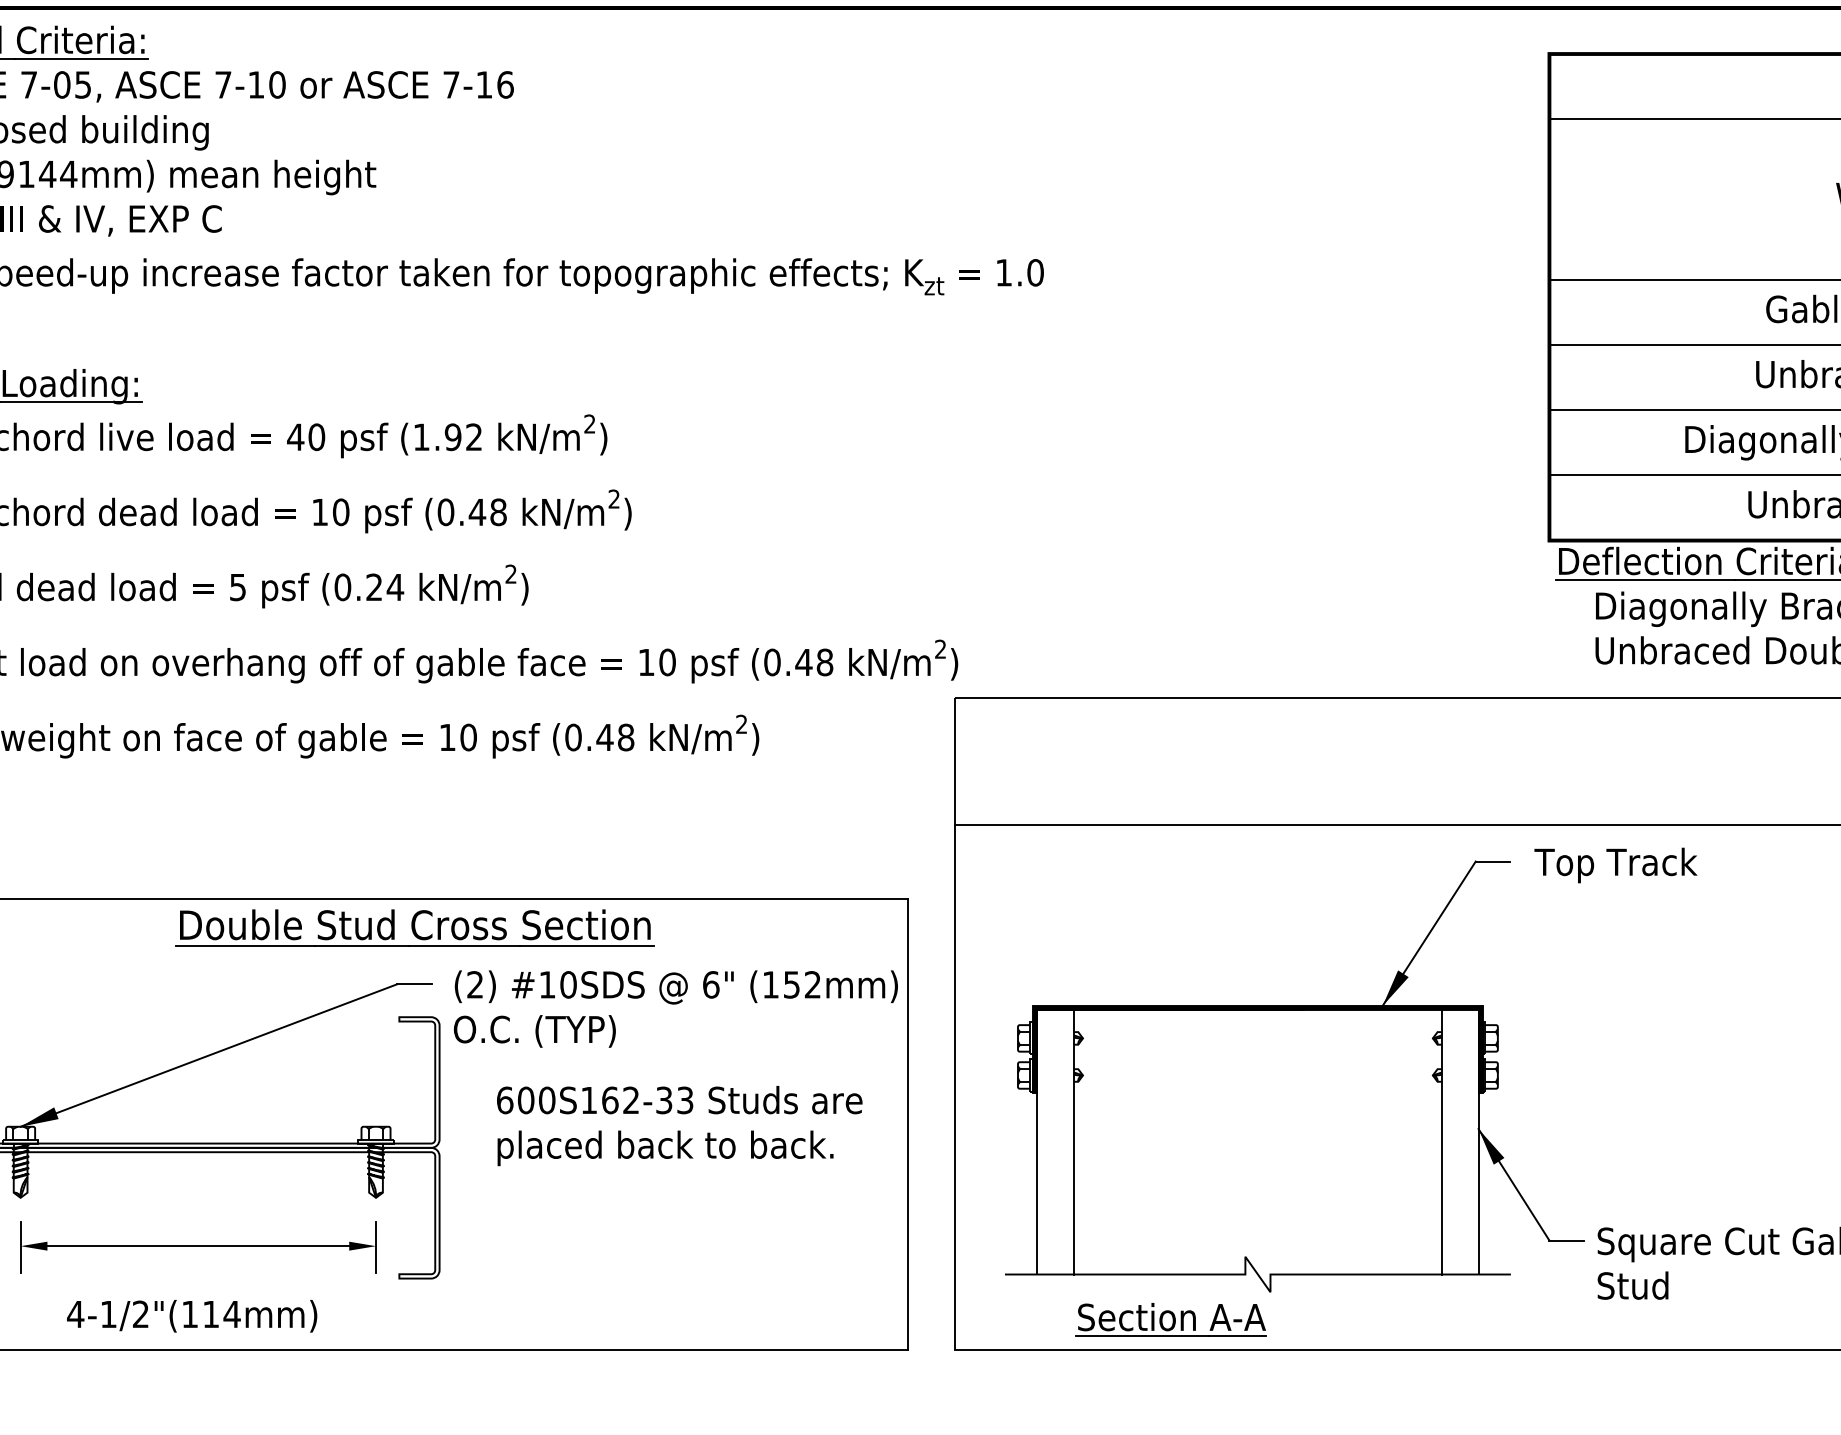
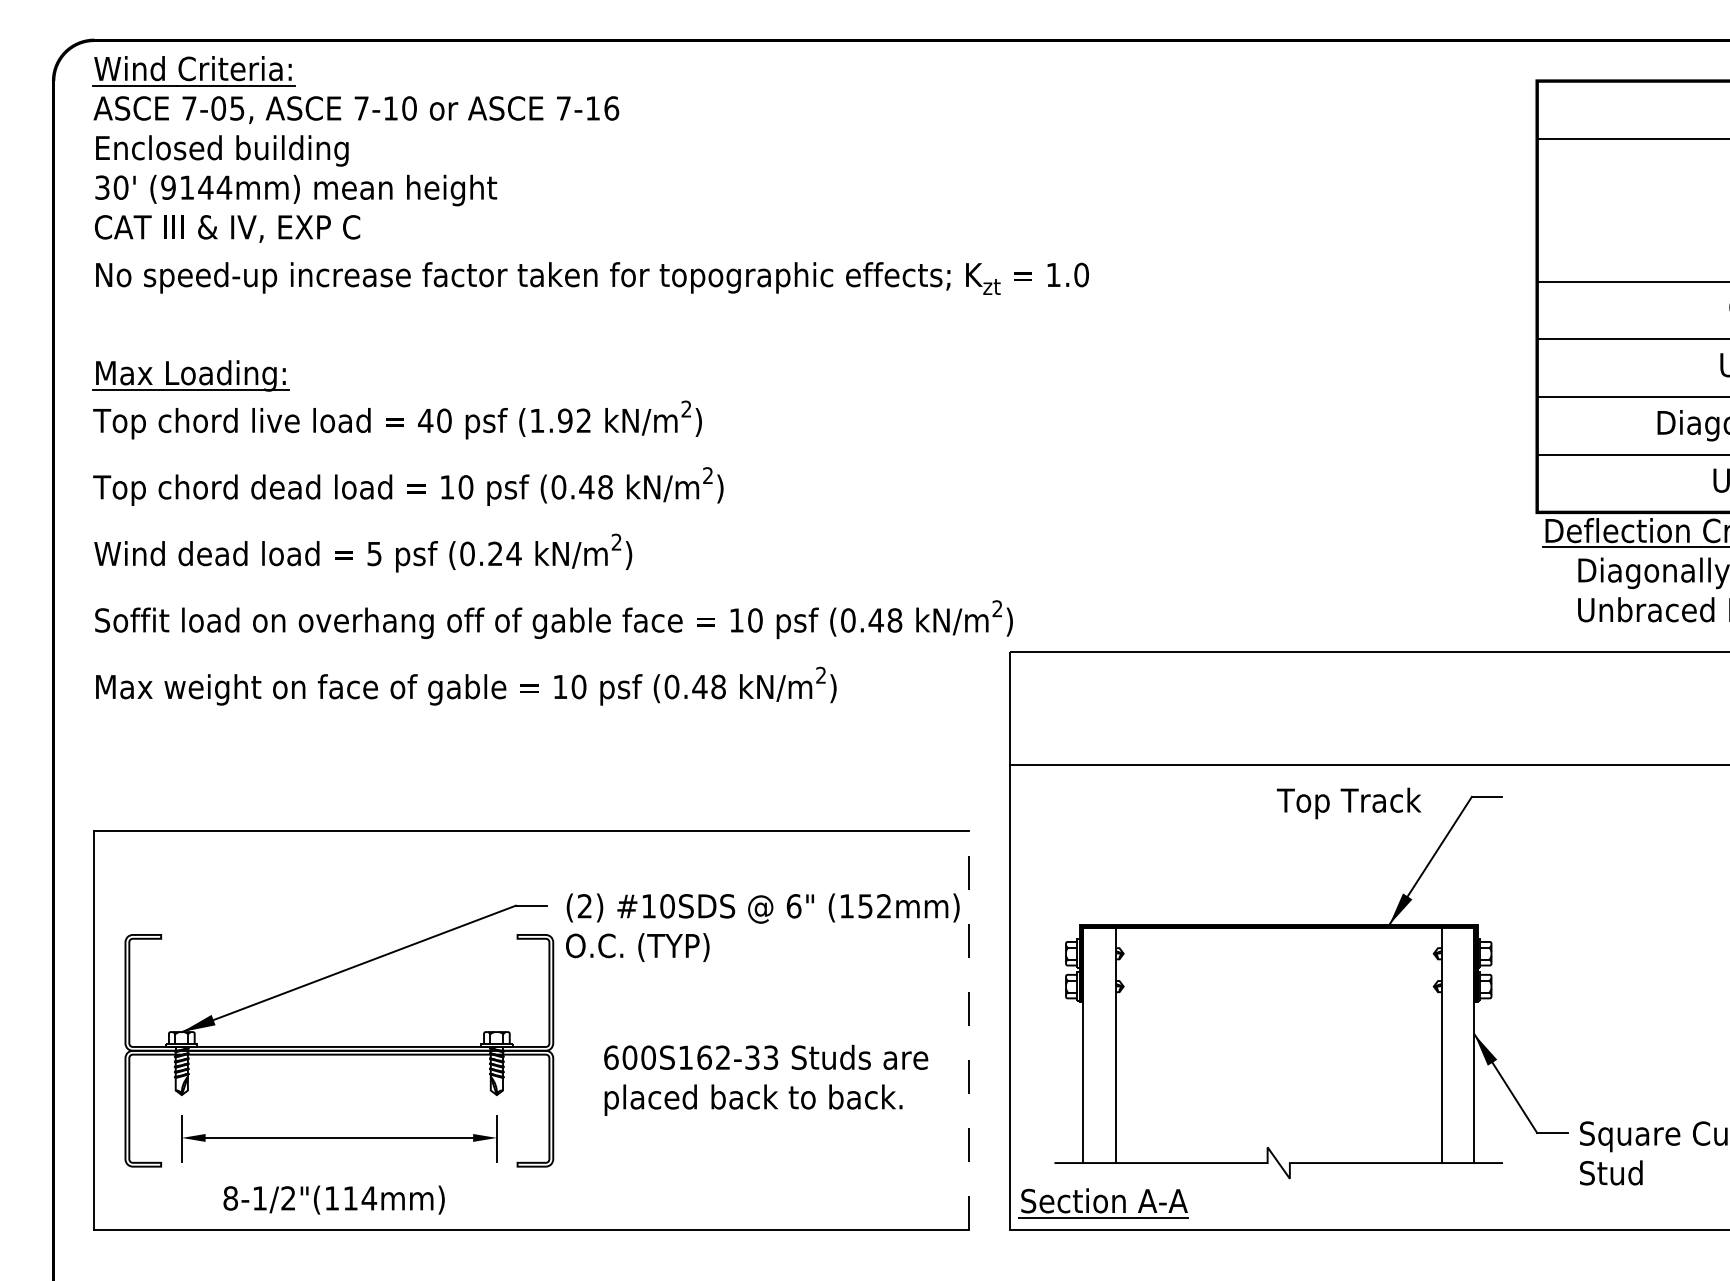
text: (1616, 865) -> (1349, 803), moved
part: (415, 927) -> (531, 855), removed
text: (680, 1124) -> (766, 1079), moved
line: (907, 1124) -> (968, 1030), solid -> dashed
text: (75, 1314) -> (230, 1198), 4-1/2"(114mm) -> 8-1/2"(114mm)
part: (1170, 1320) -> (1103, 1203), moved

